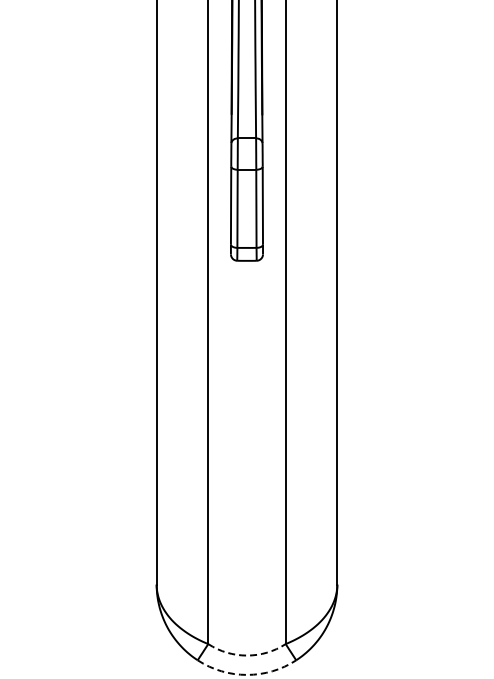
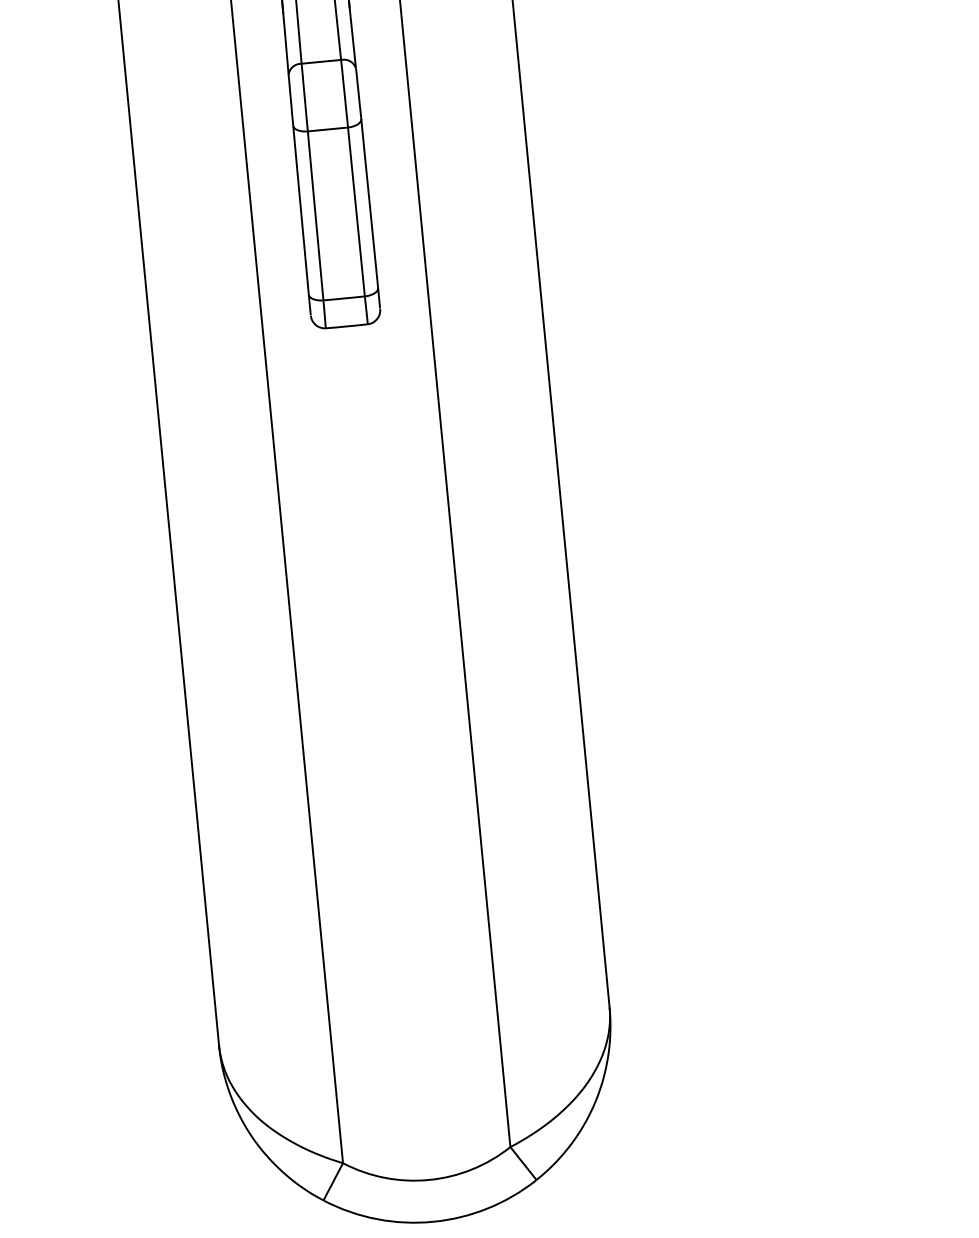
arc: (247, 655) -> (430, 1179), dashed -> solid
arc: (247, 674) -> (434, 1220), dashed -> solid

